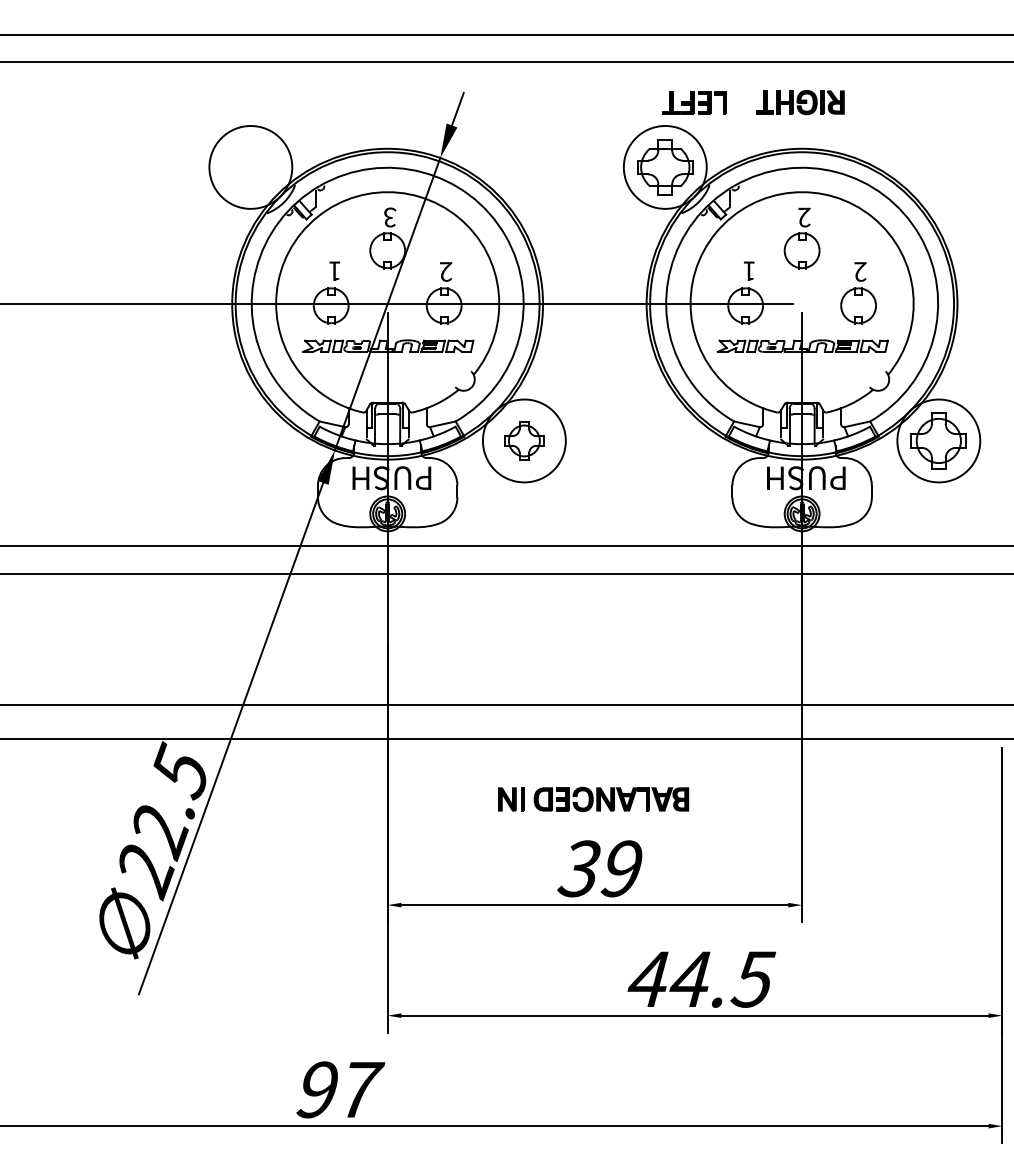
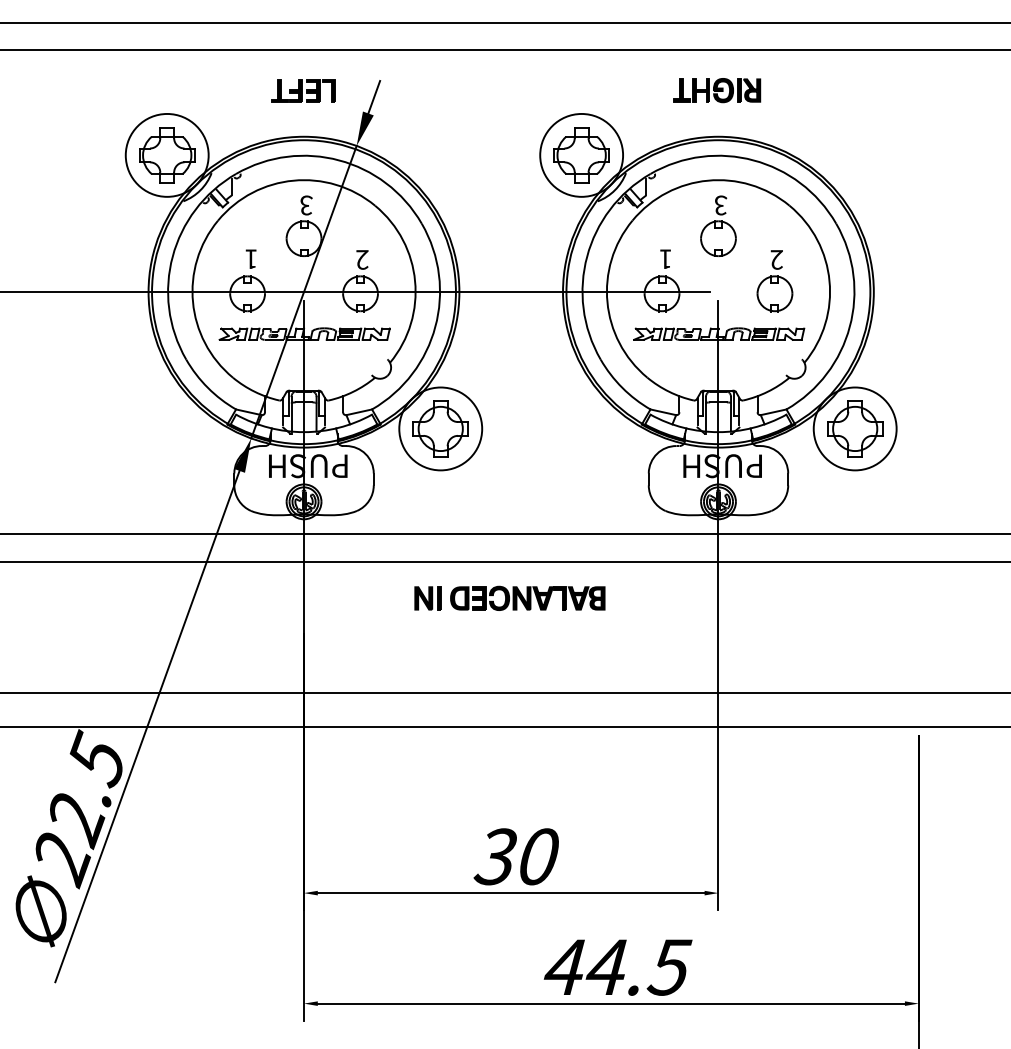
part: (694, 102) -> (302, 90), moved
part: (250, 167) -> (166, 155), added
text: (804, 216) -> (720, 204), 2 -> 3
part: (524, 440) -> (440, 428), size x1.43
part: (593, 798) -> (509, 597), moved
text: (621, 868) -> (537, 856), 39 -> 30

